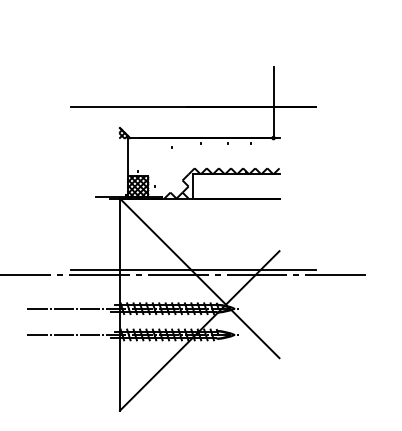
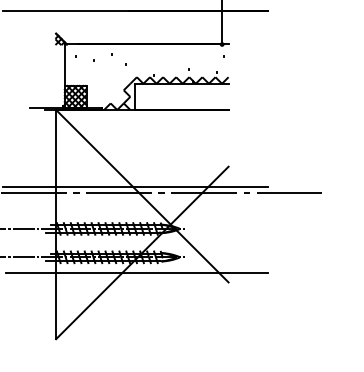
line: (194, 349) -> (136, 273), added

